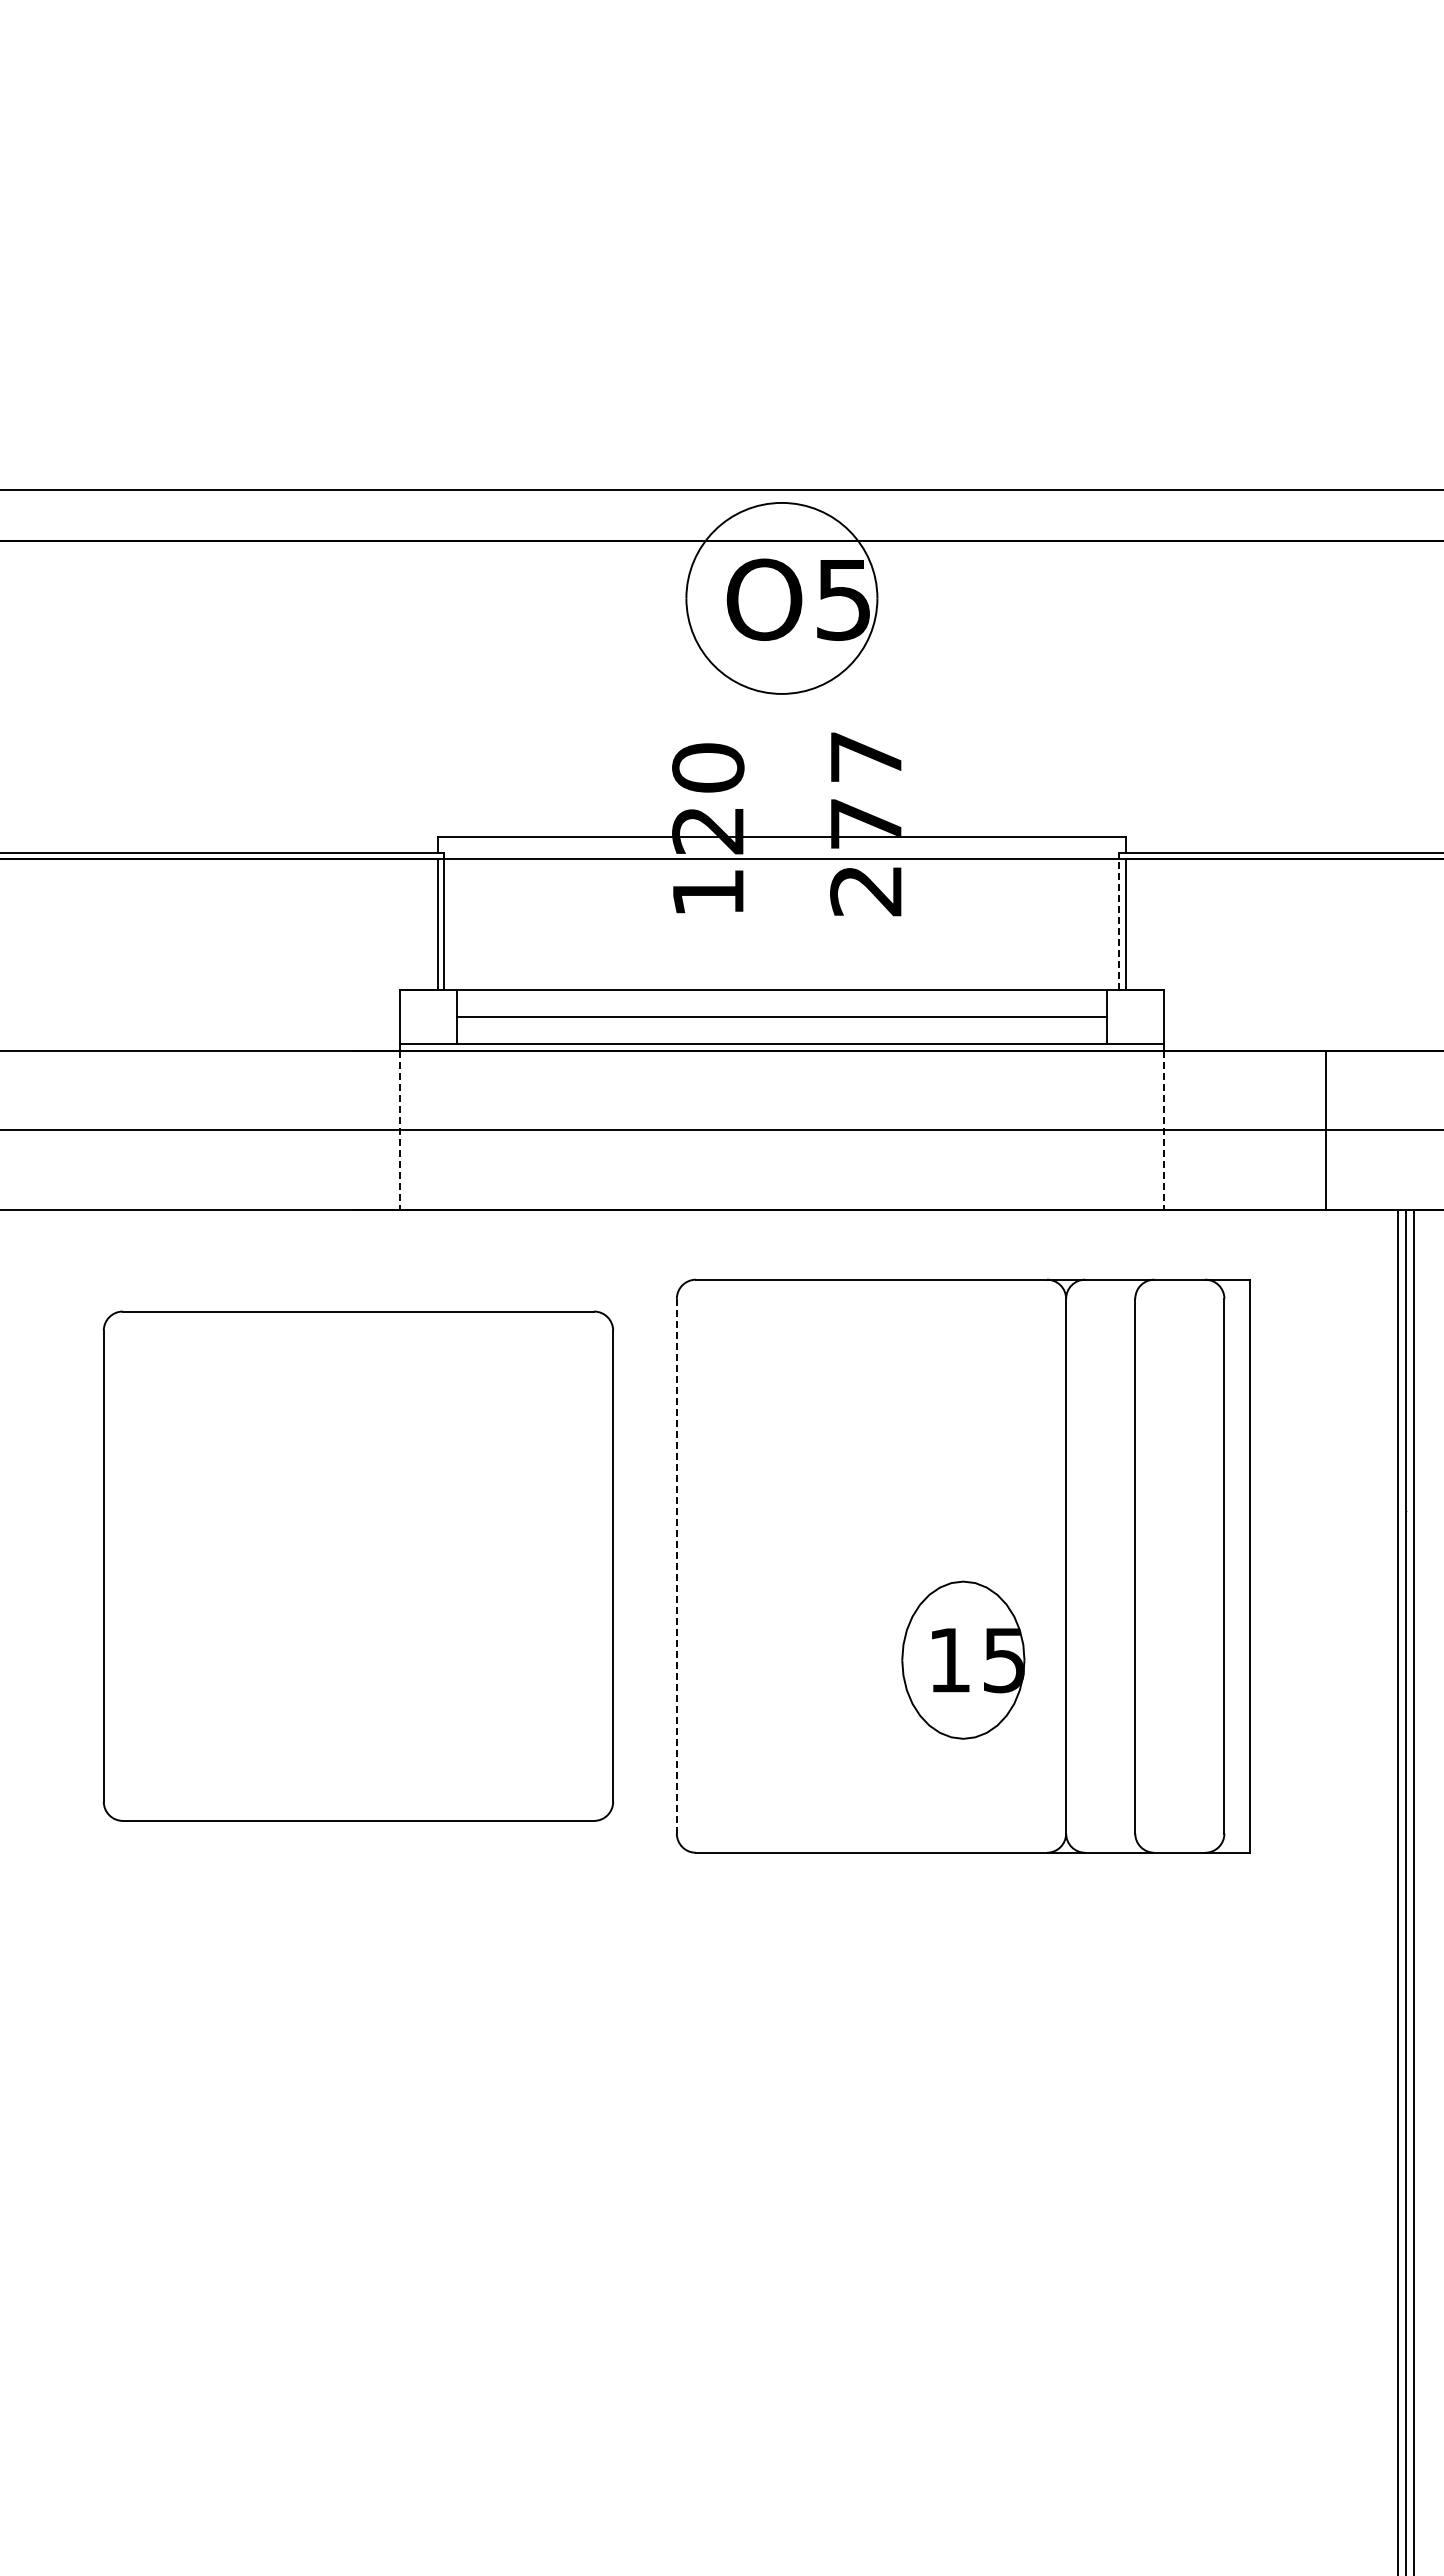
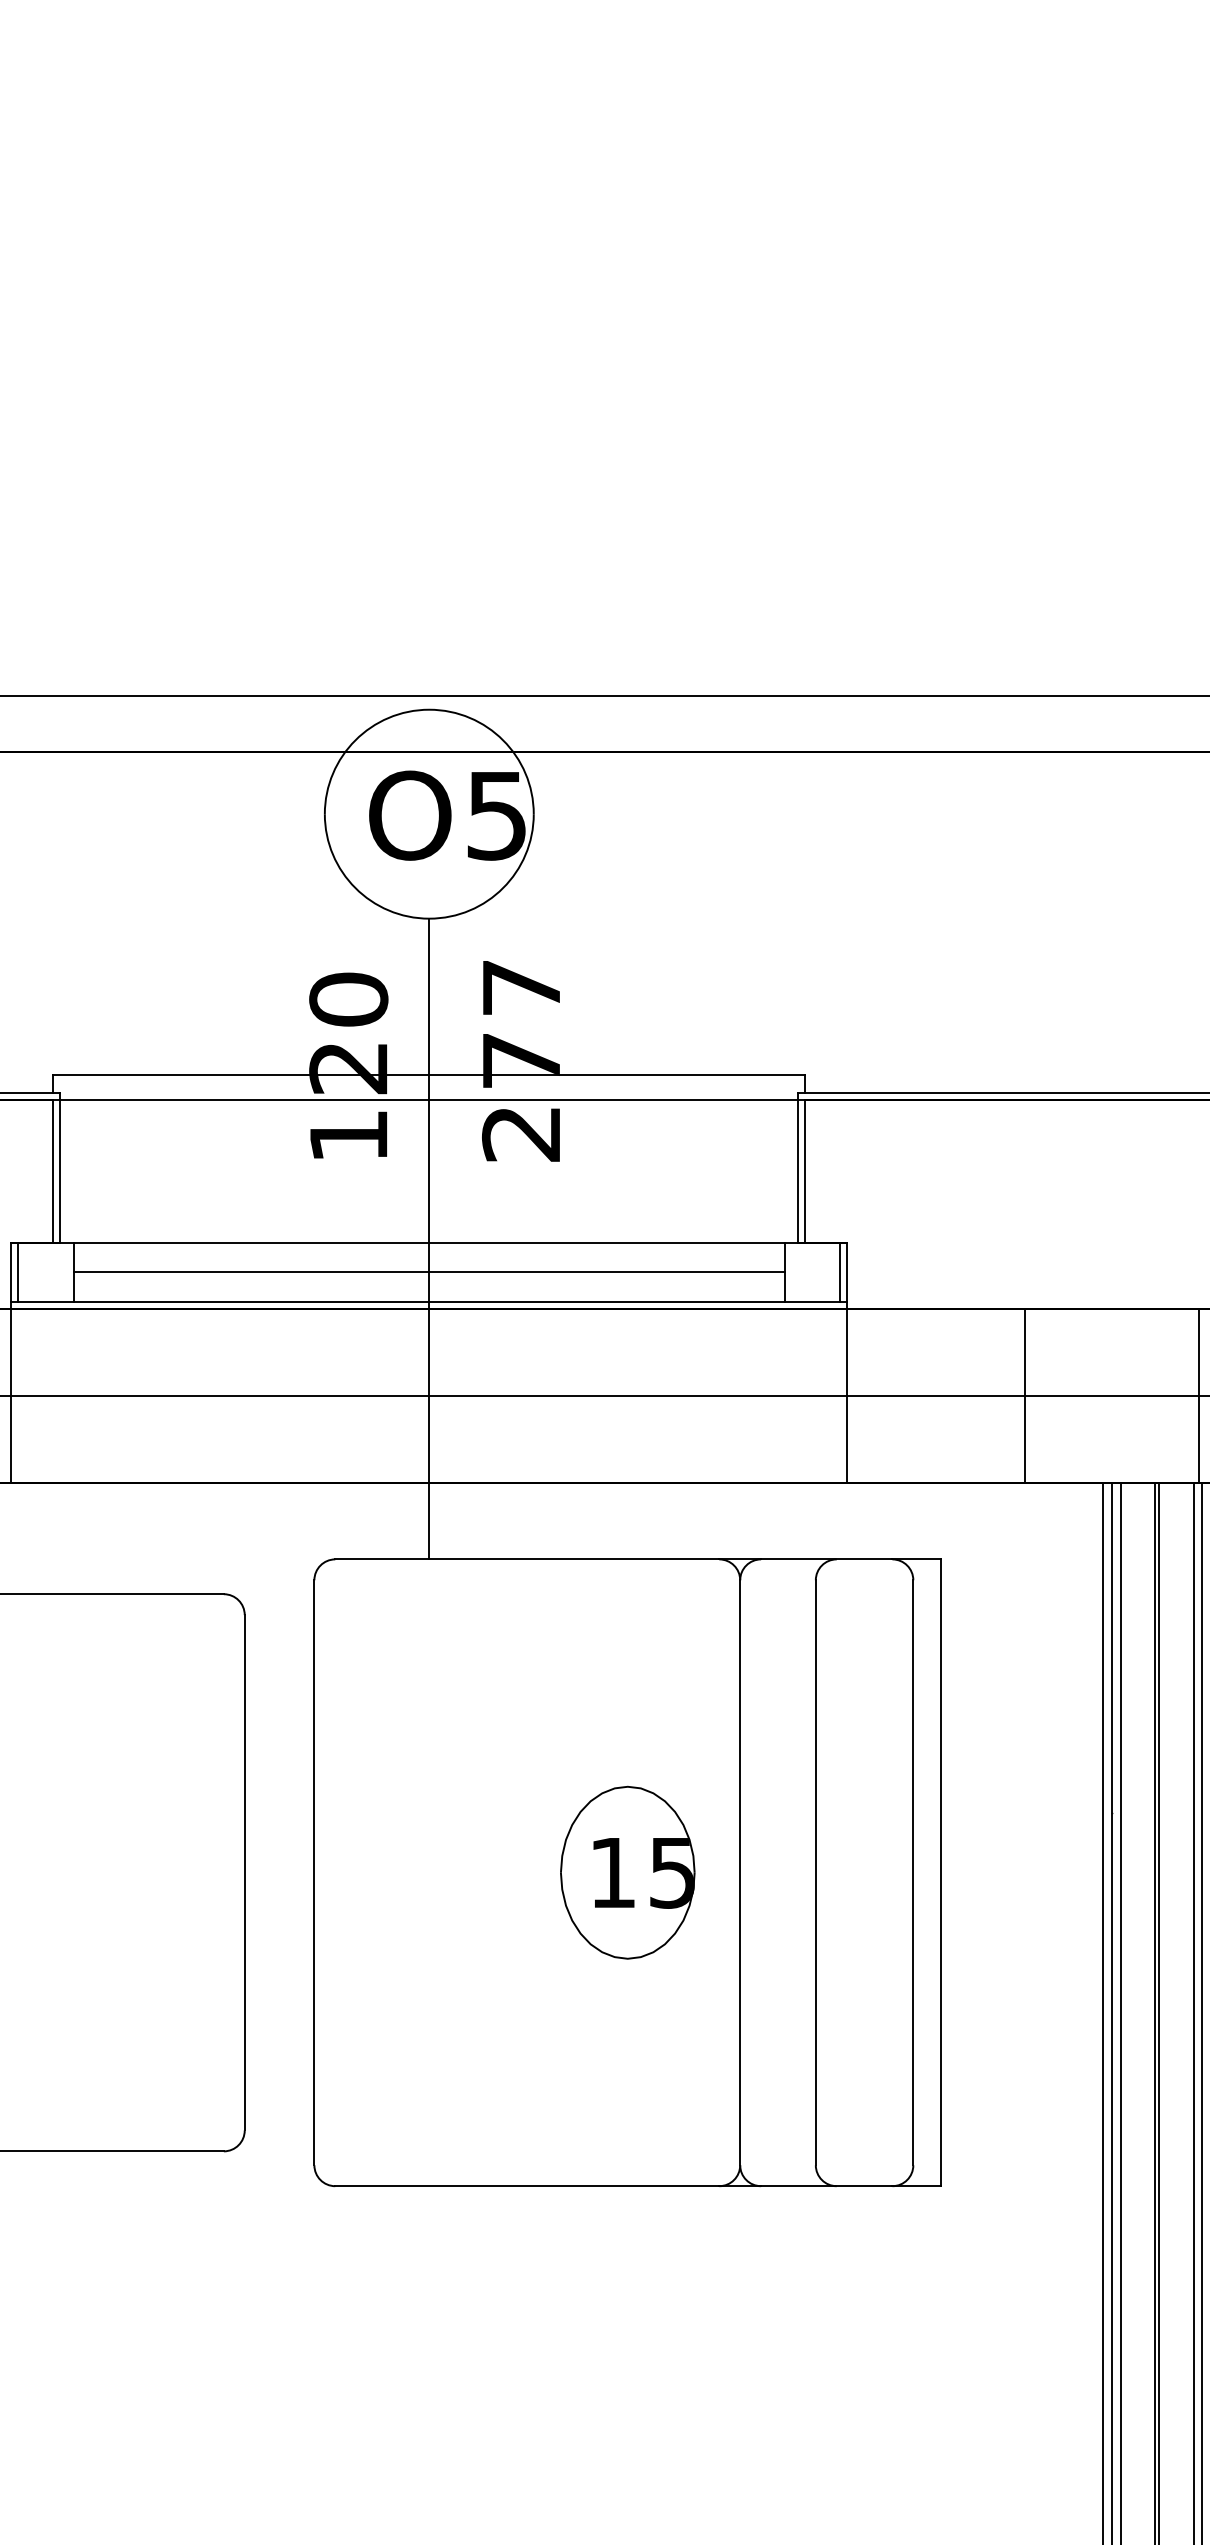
line: (1119, 921) -> (798, 1167), dashed -> solid
line: (781, 986) -> (428, 1238), added
line: (406, 1017) -> (18, 1272), added
line: (1157, 1017) -> (840, 1272), added
line: (399, 1130) -> (11, 1396), dashed -> solid
line: (1163, 1130) -> (846, 1396), dashed -> solid
line: (676, 1565) -> (314, 1871), dashed -> solid
part: (963, 1659) -> (627, 1871), moved

